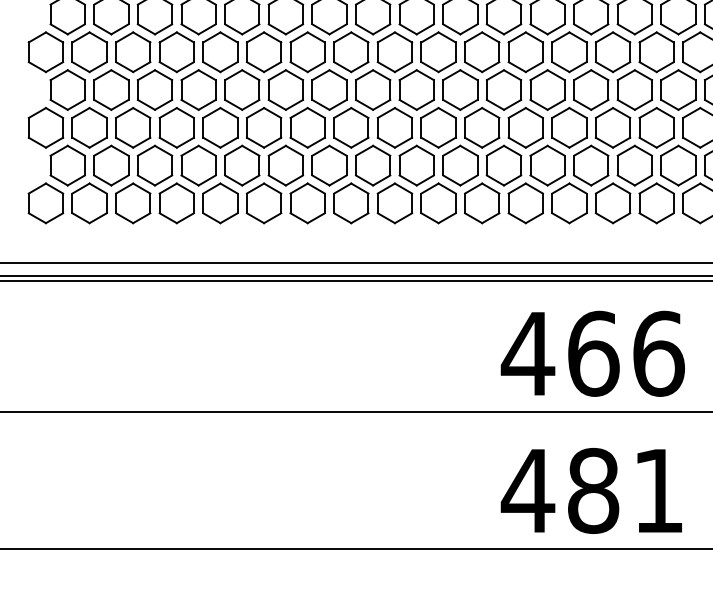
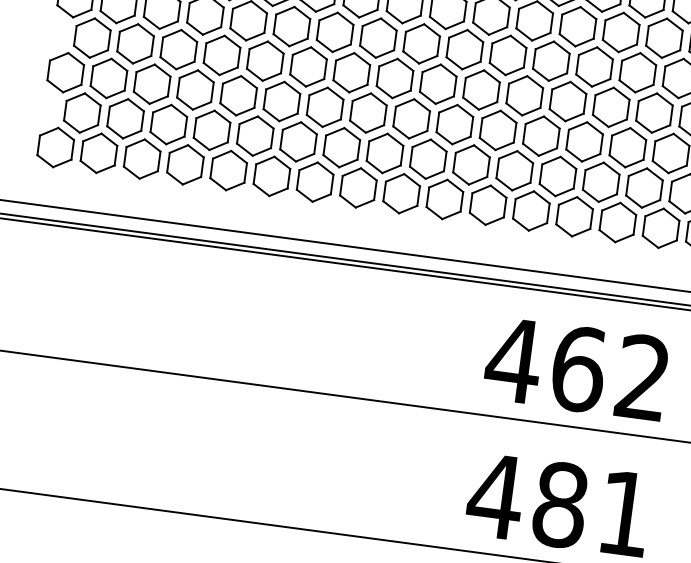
text: (658, 353) -> (643, 377), 466 -> 462

